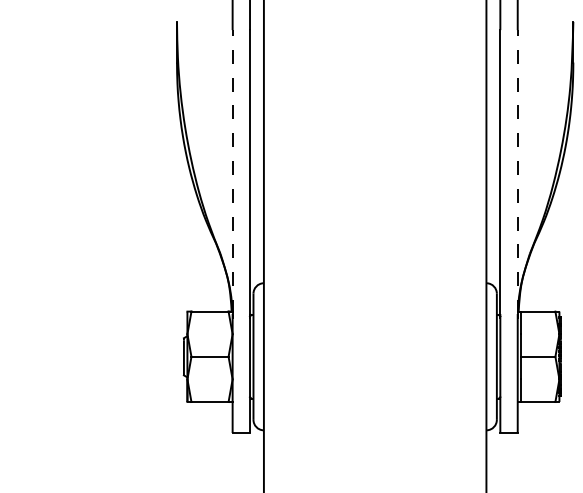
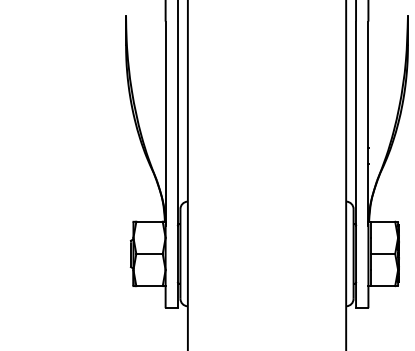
line: (232, 171) -> (165, 122), dashed -> solid
line: (517, 171) -> (368, 122), dashed -> solid

